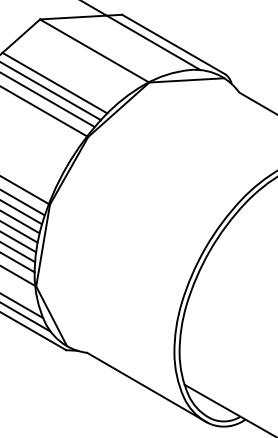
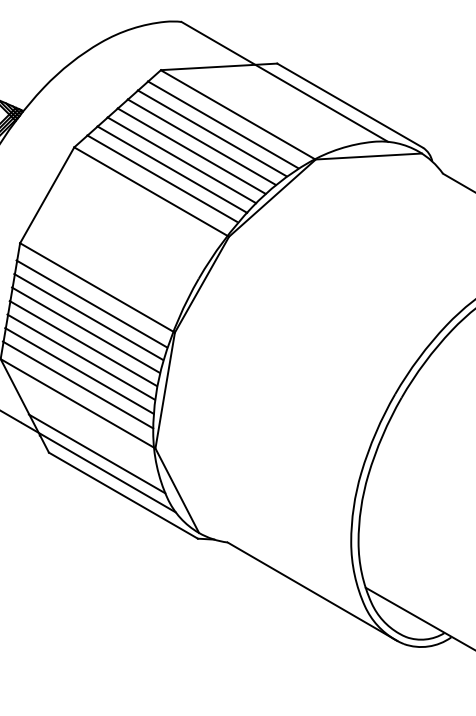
line: (83, 57) -> (222, 124), added
line: (75, 64) -> (211, 133), added
line: (68, 69) -> (201, 141), added
line: (61, 76) -> (191, 150), added

